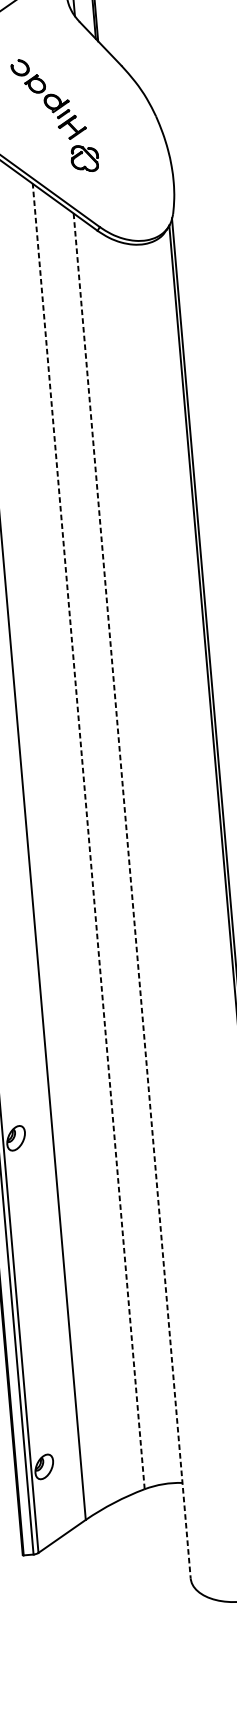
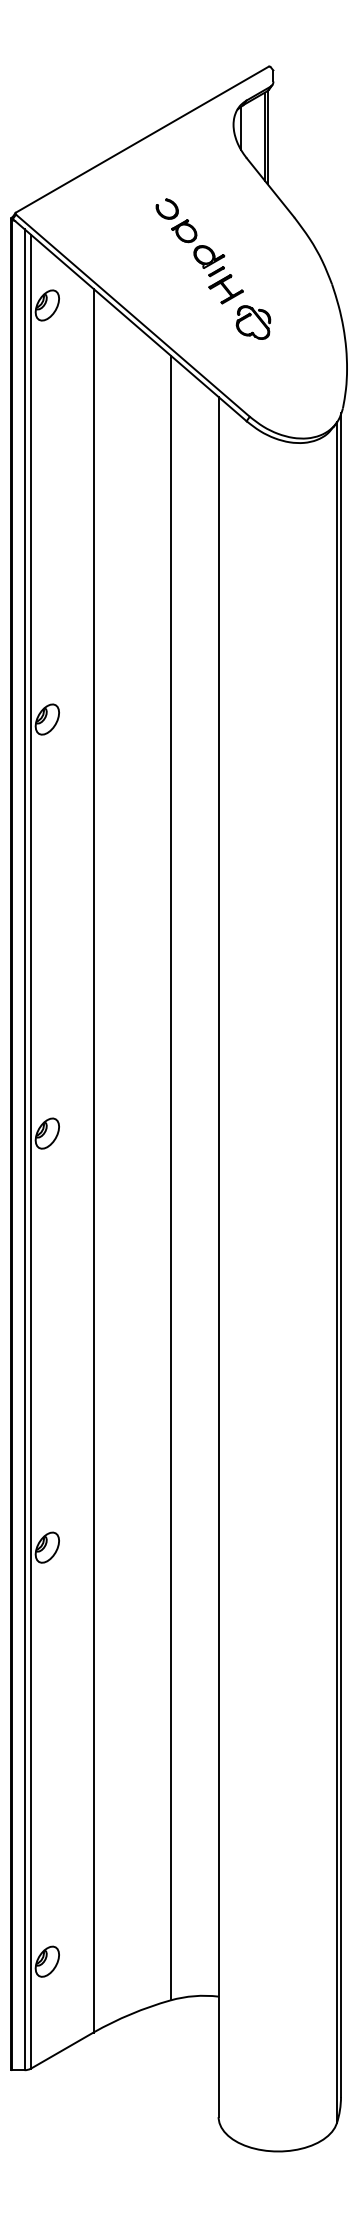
part: (84, 158) -> (253, 322), moved
line: (88, 836) -> (170, 1177), dashed -> solid
line: (132, 896) -> (218, 1257), dashed -> solid

